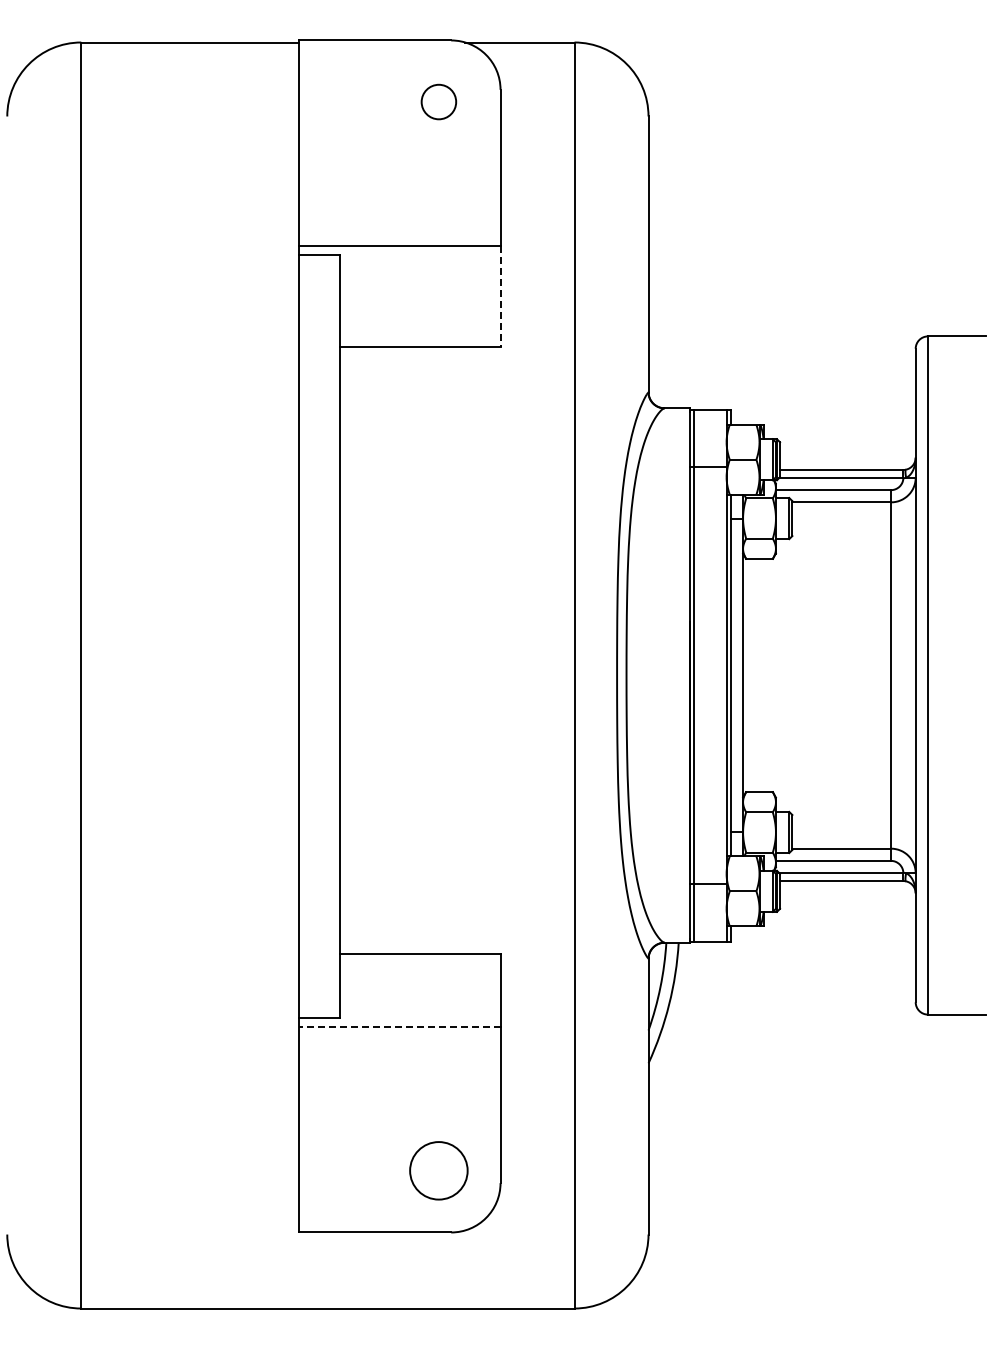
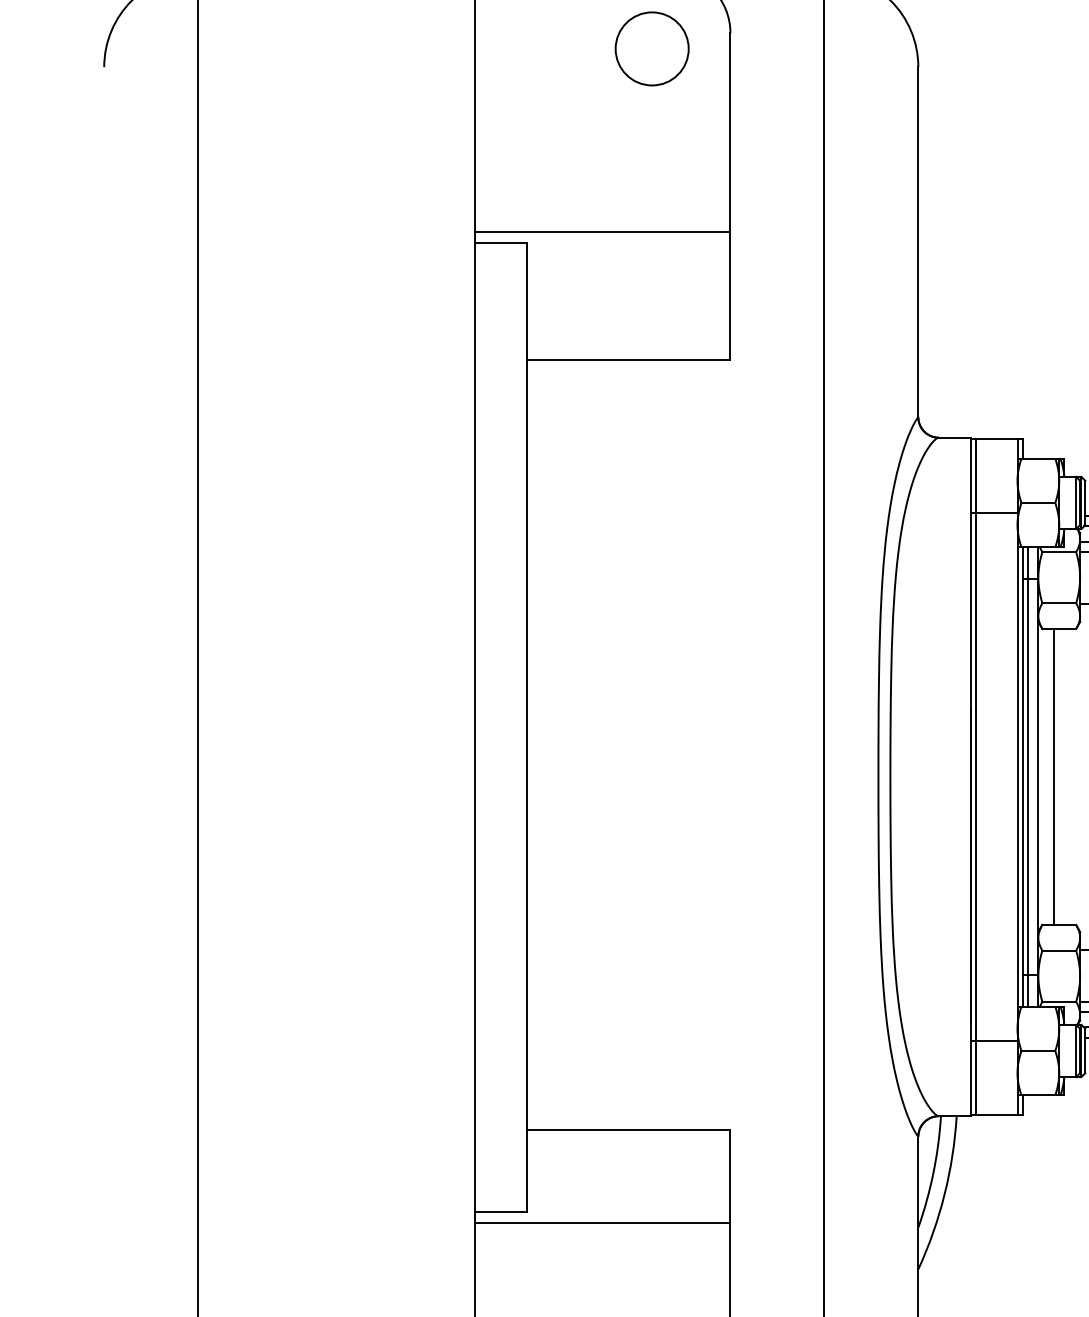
circle: (438, 101) -> (651, 48), size x1.67
line: (500, 296) -> (730, 295), dashed -> solid
line: (734, 675) -> (1027, 776), added
line: (755, 675) -> (1054, 776), added
line: (399, 1026) -> (602, 1222), dashed -> solid

